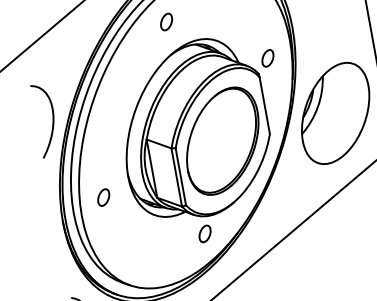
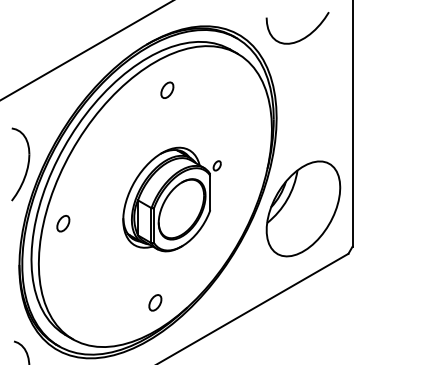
part: (166, 21) -> (167, 89), moved
part: (202, 127) -> (171, 199), size x0.6
part: (103, 197) -> (63, 223), moved

